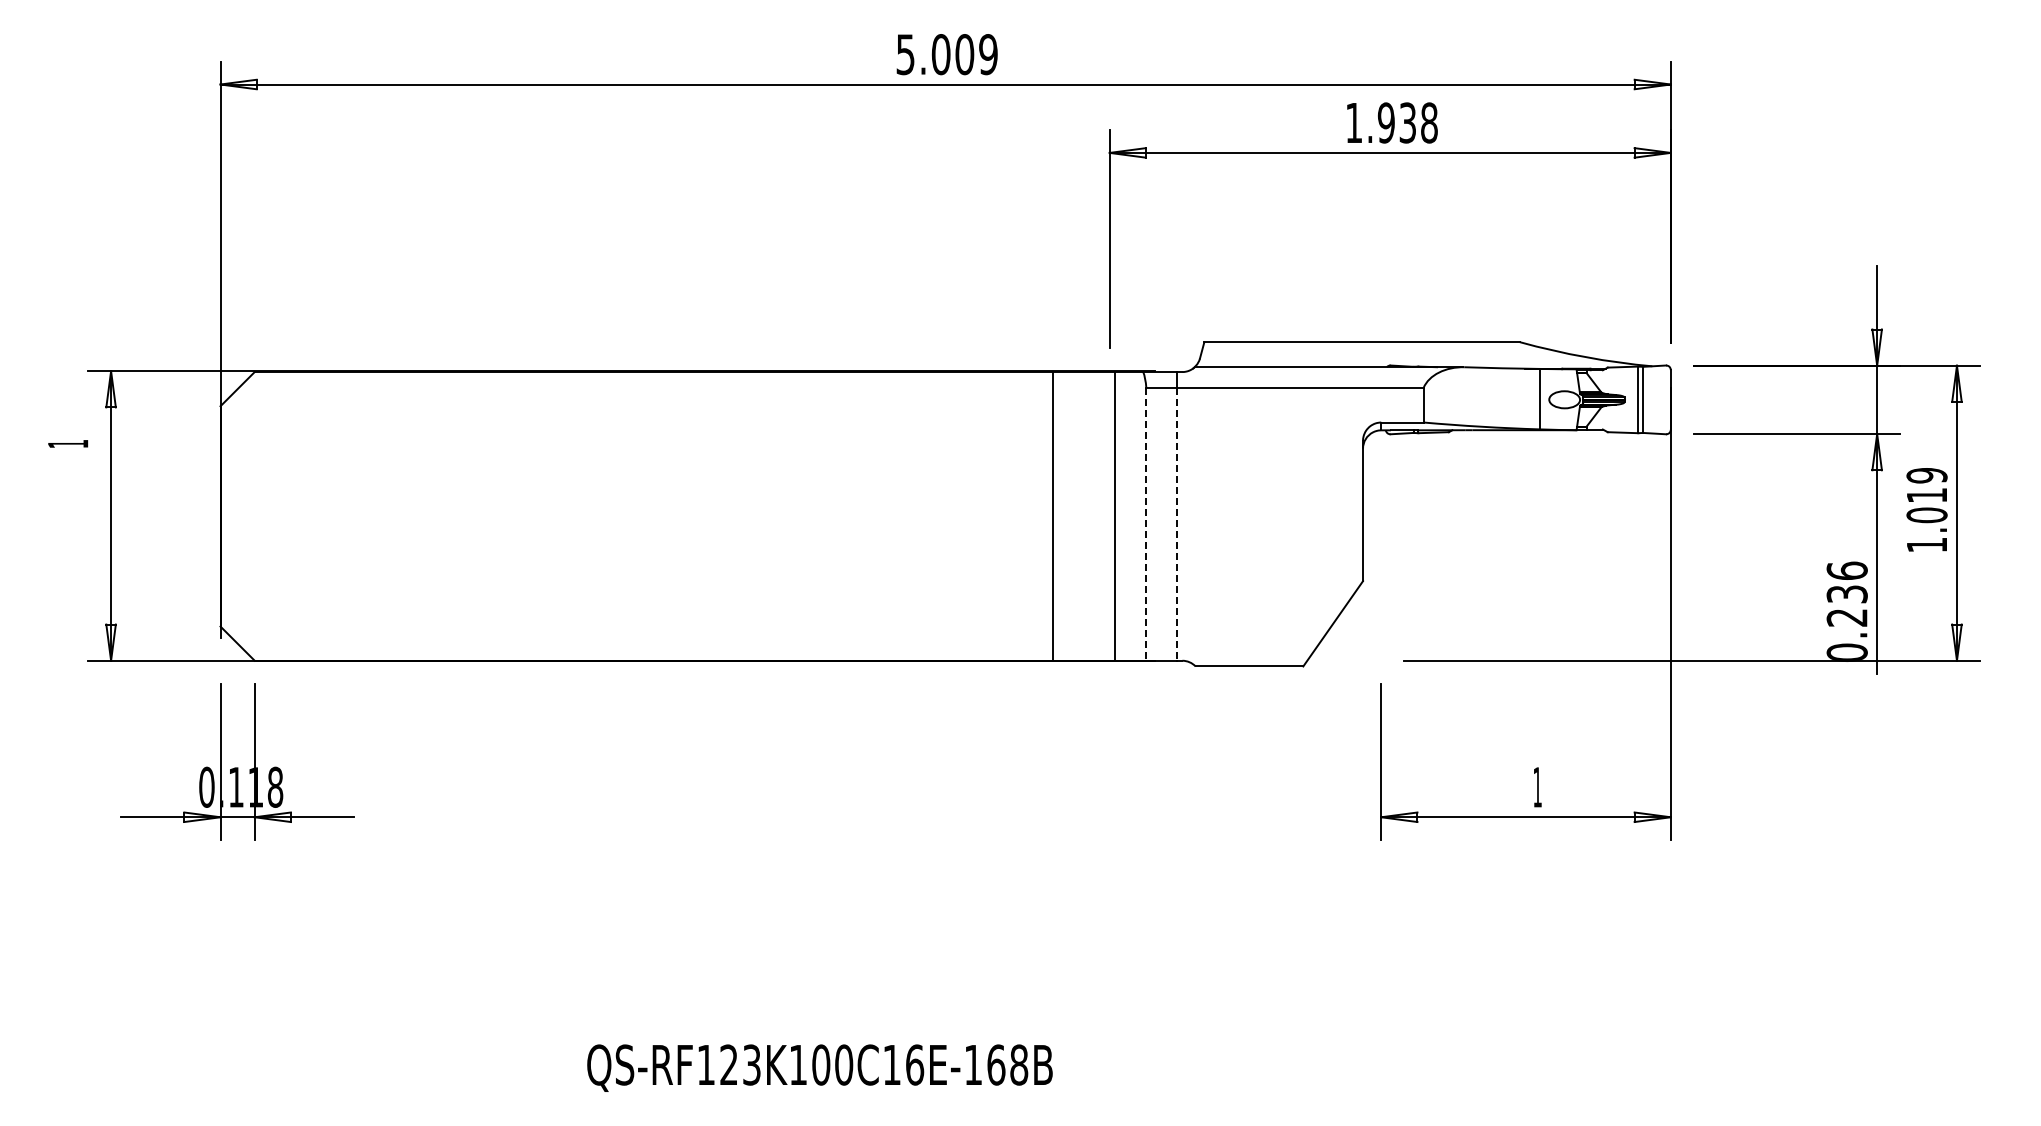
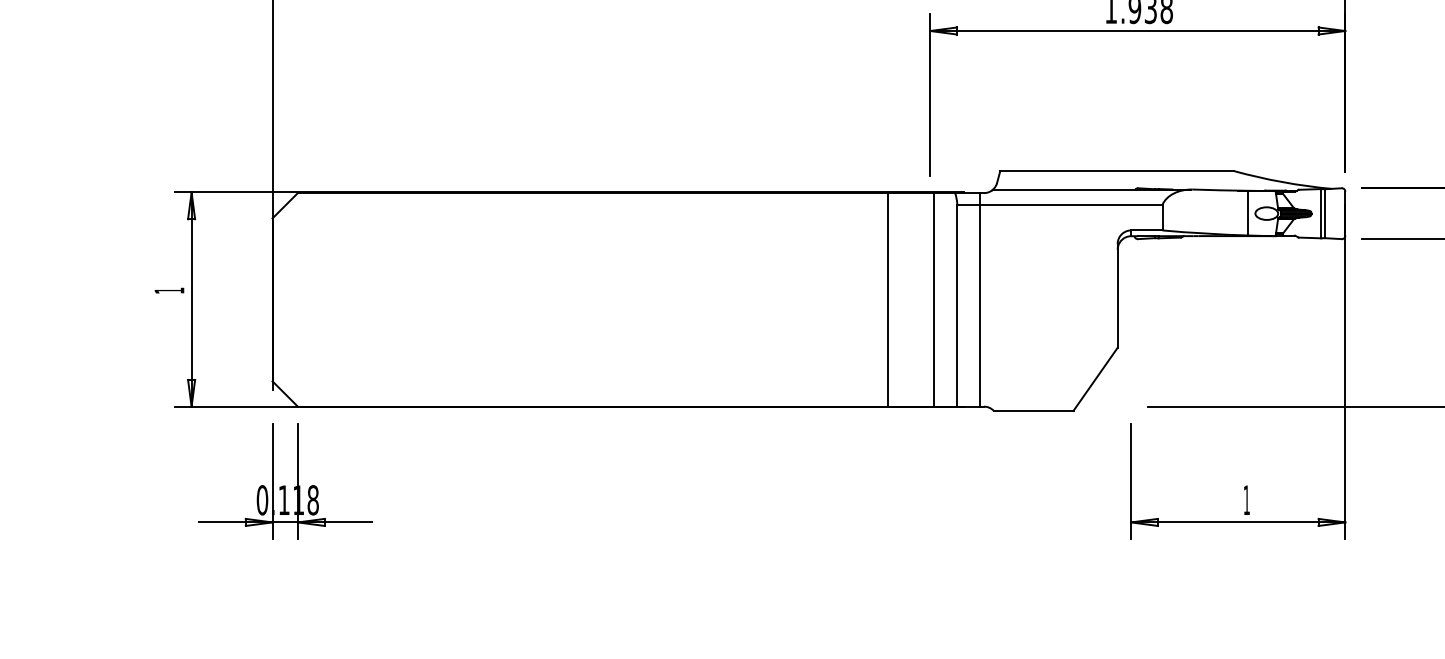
text: (68, 443) -> (169, 290), moved
line: (1146, 524) -> (957, 305), dashed -> solid
line: (1176, 524) -> (979, 305), dashed -> solid

